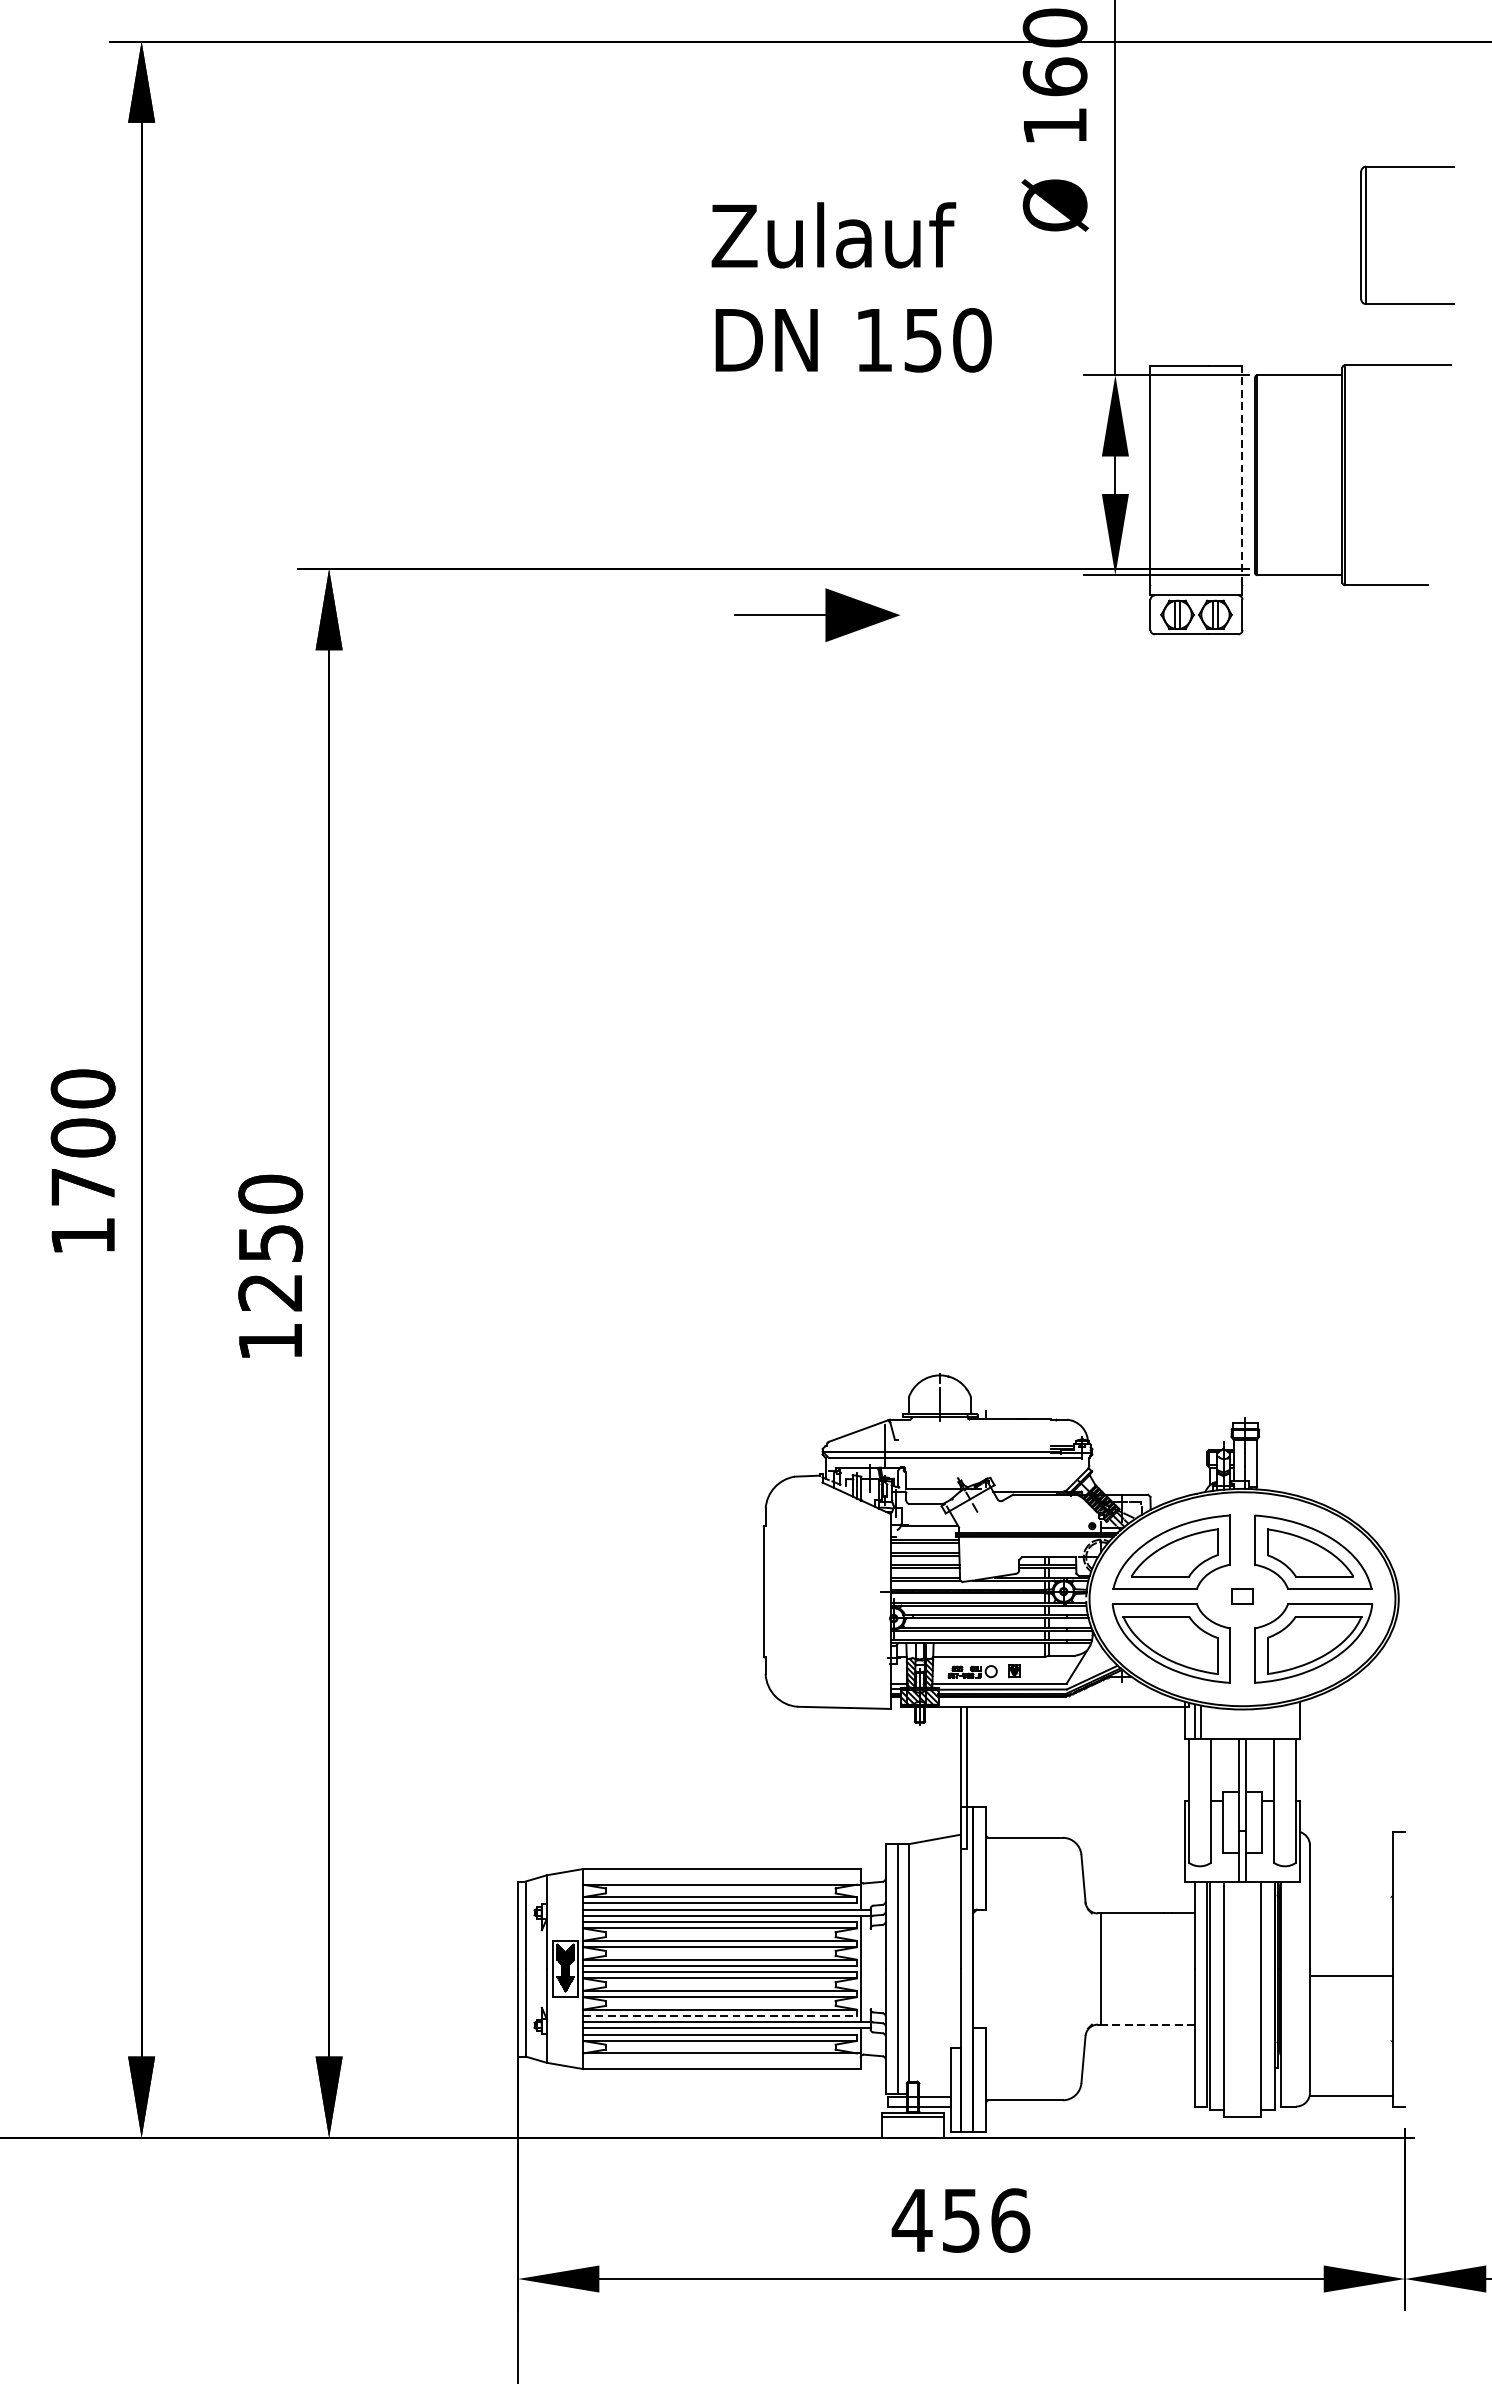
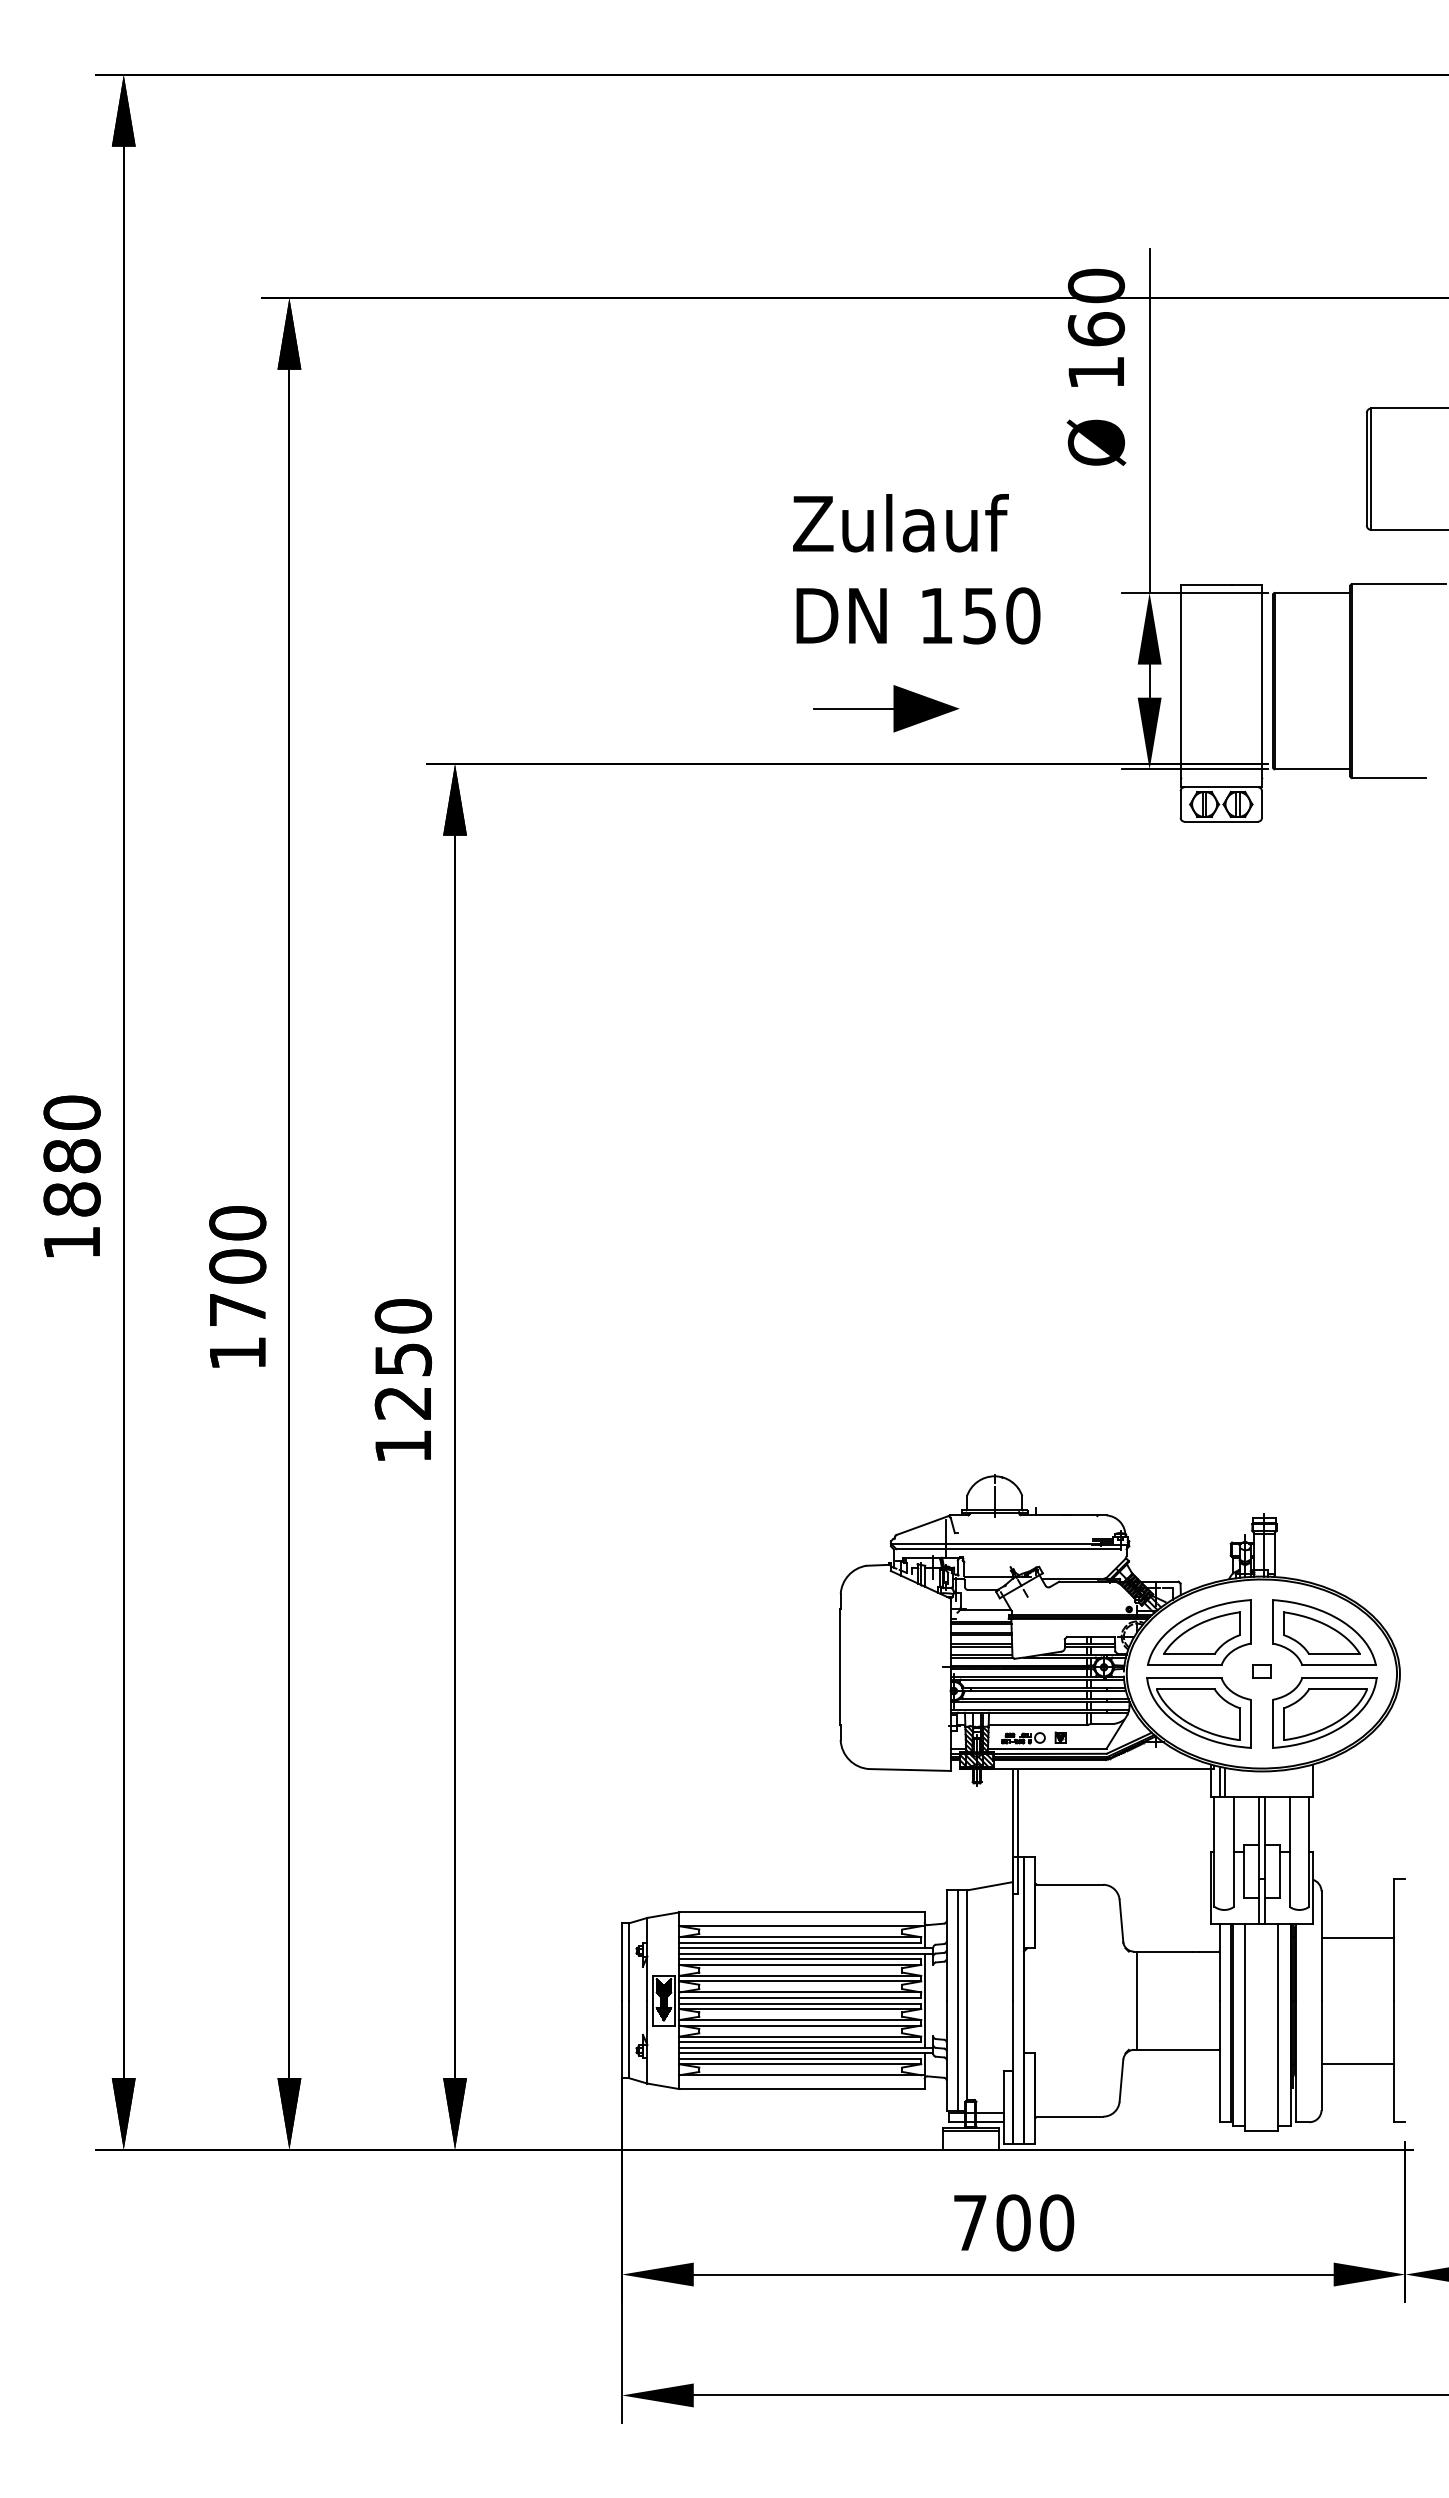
text: (851, 287) -> (916, 569), moved
line: (1242, 475) -> (1261, 681), dashed -> solid
part: (817, 614) -> (886, 708), moved
line: (1350, 1975) -> (1357, 1937), moved
line: (720, 2016) -> (800, 2042), dashed -> solid
line: (1148, 2024) -> (1178, 2049), dashed -> solid
line: (1350, 2095) -> (1357, 2063), moved
text: (961, 2220) -> (1013, 2222), 456 -> 700

